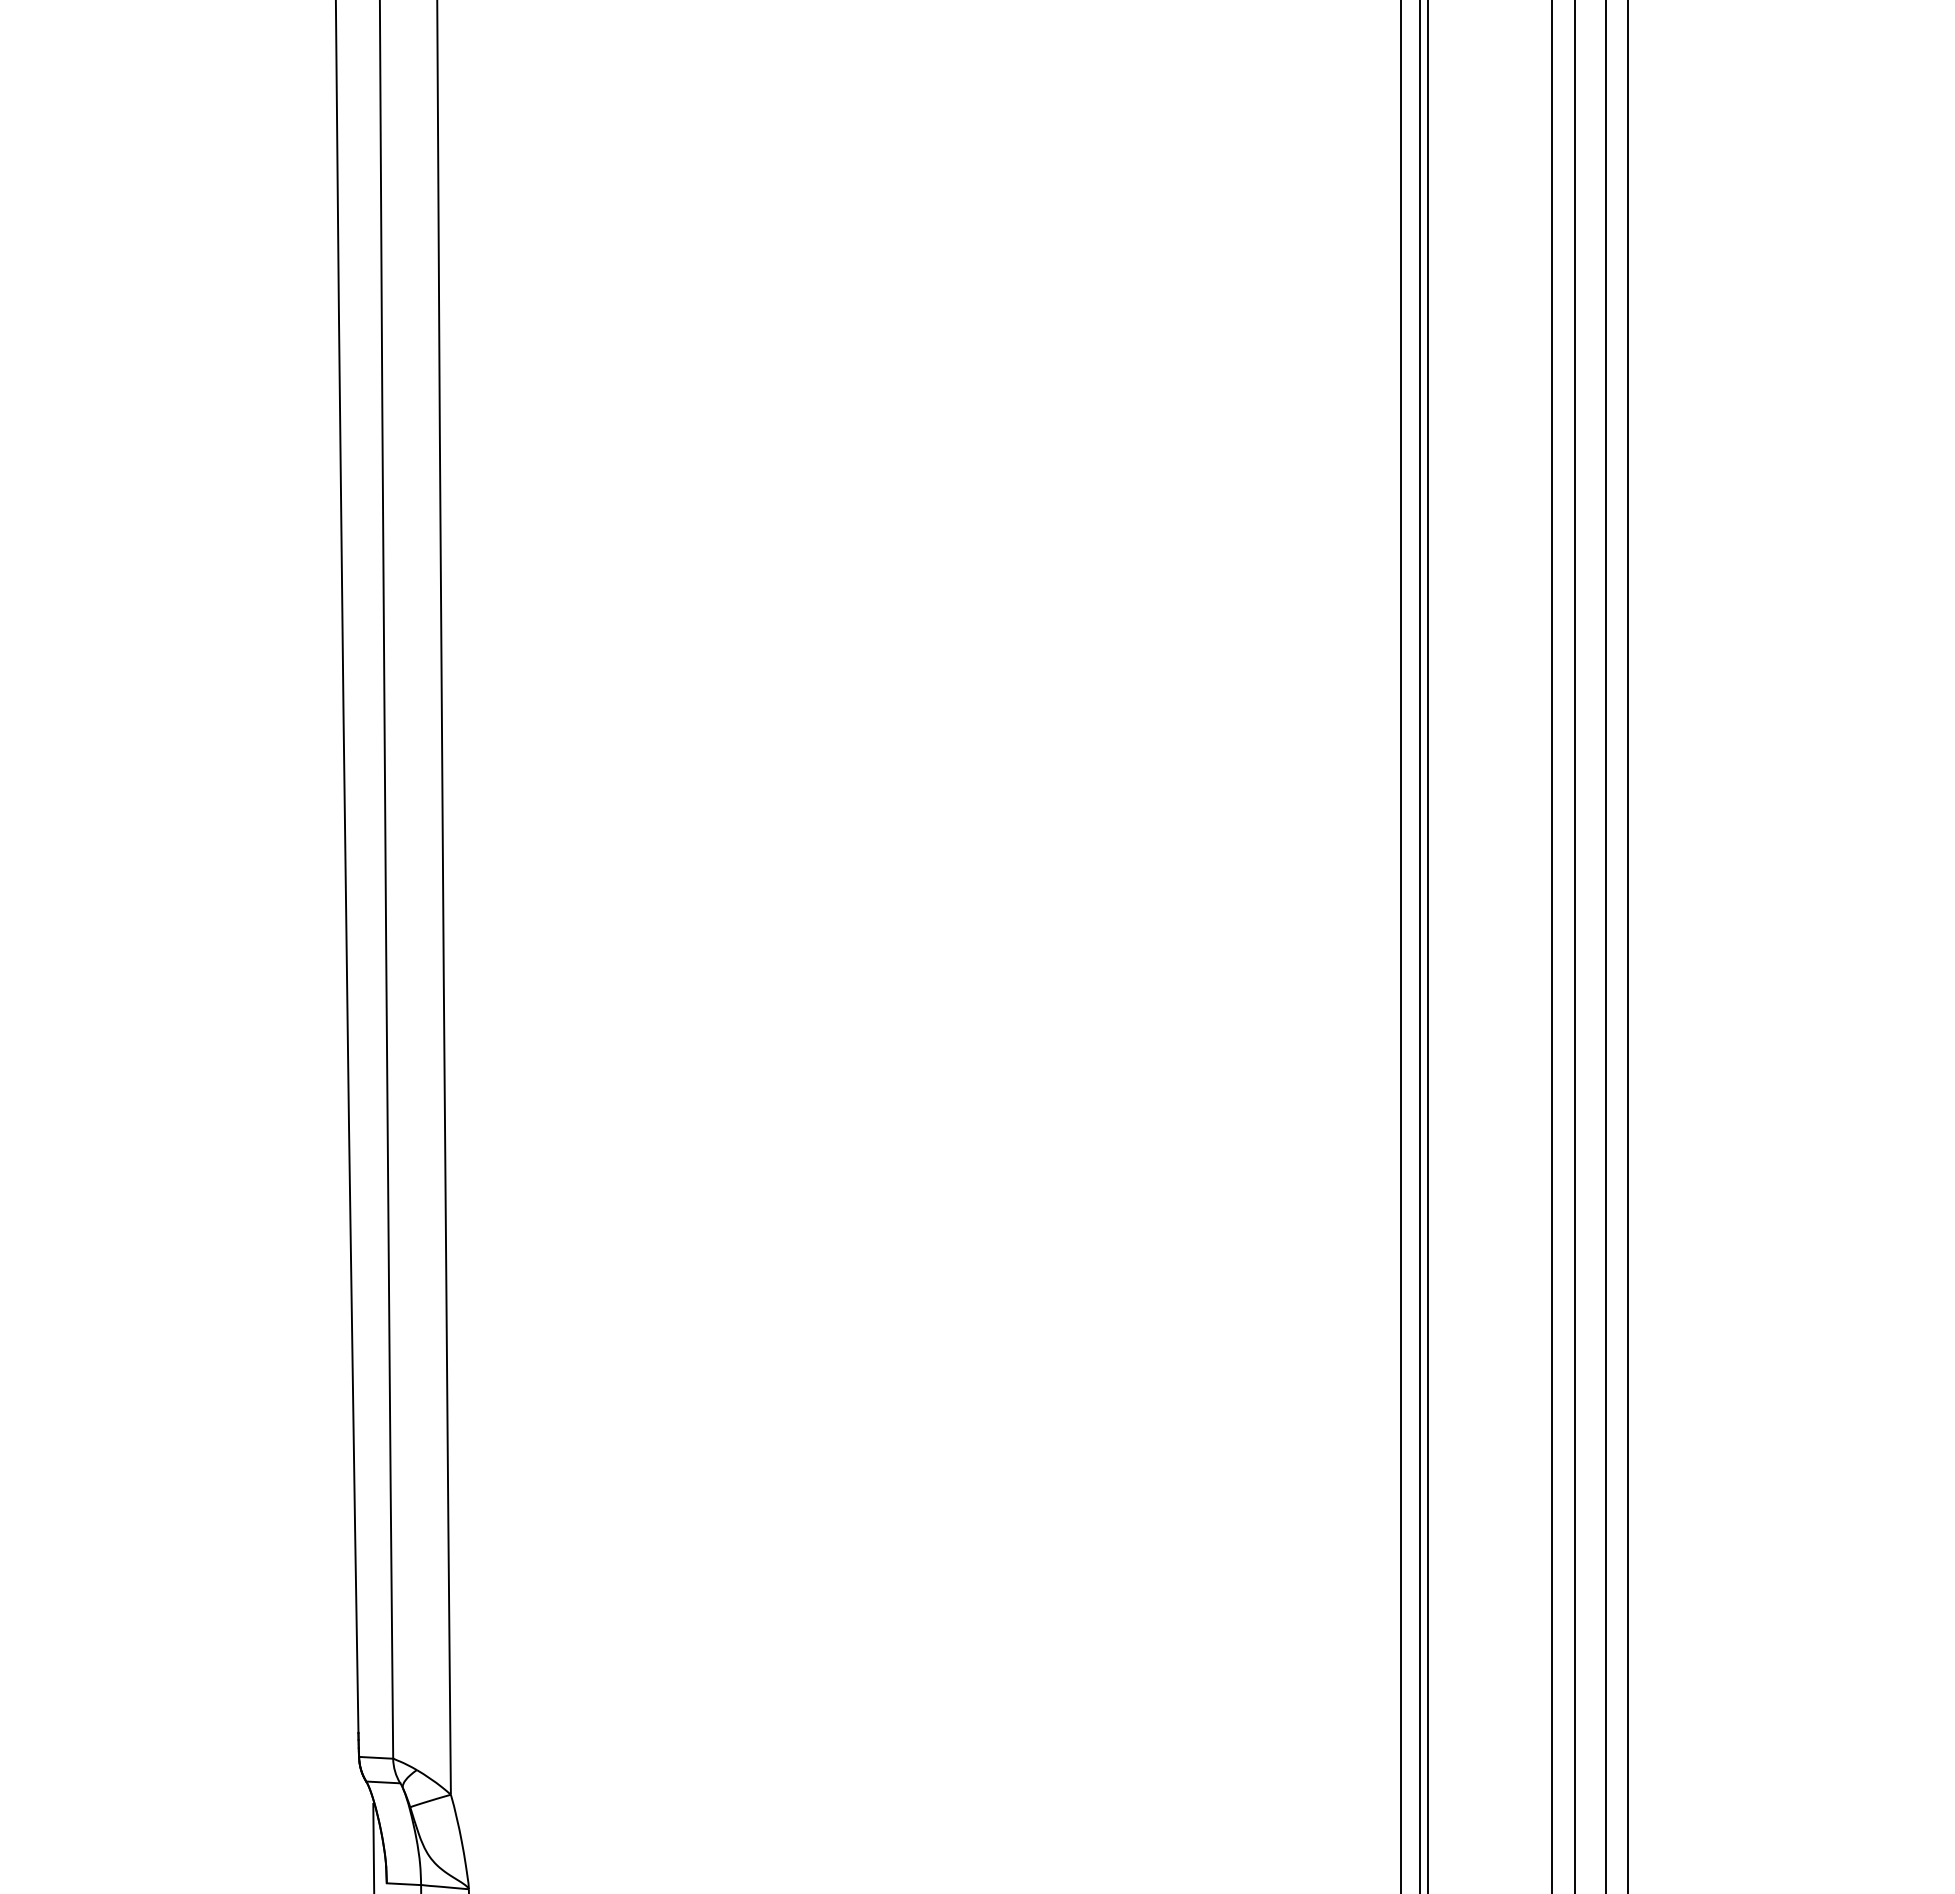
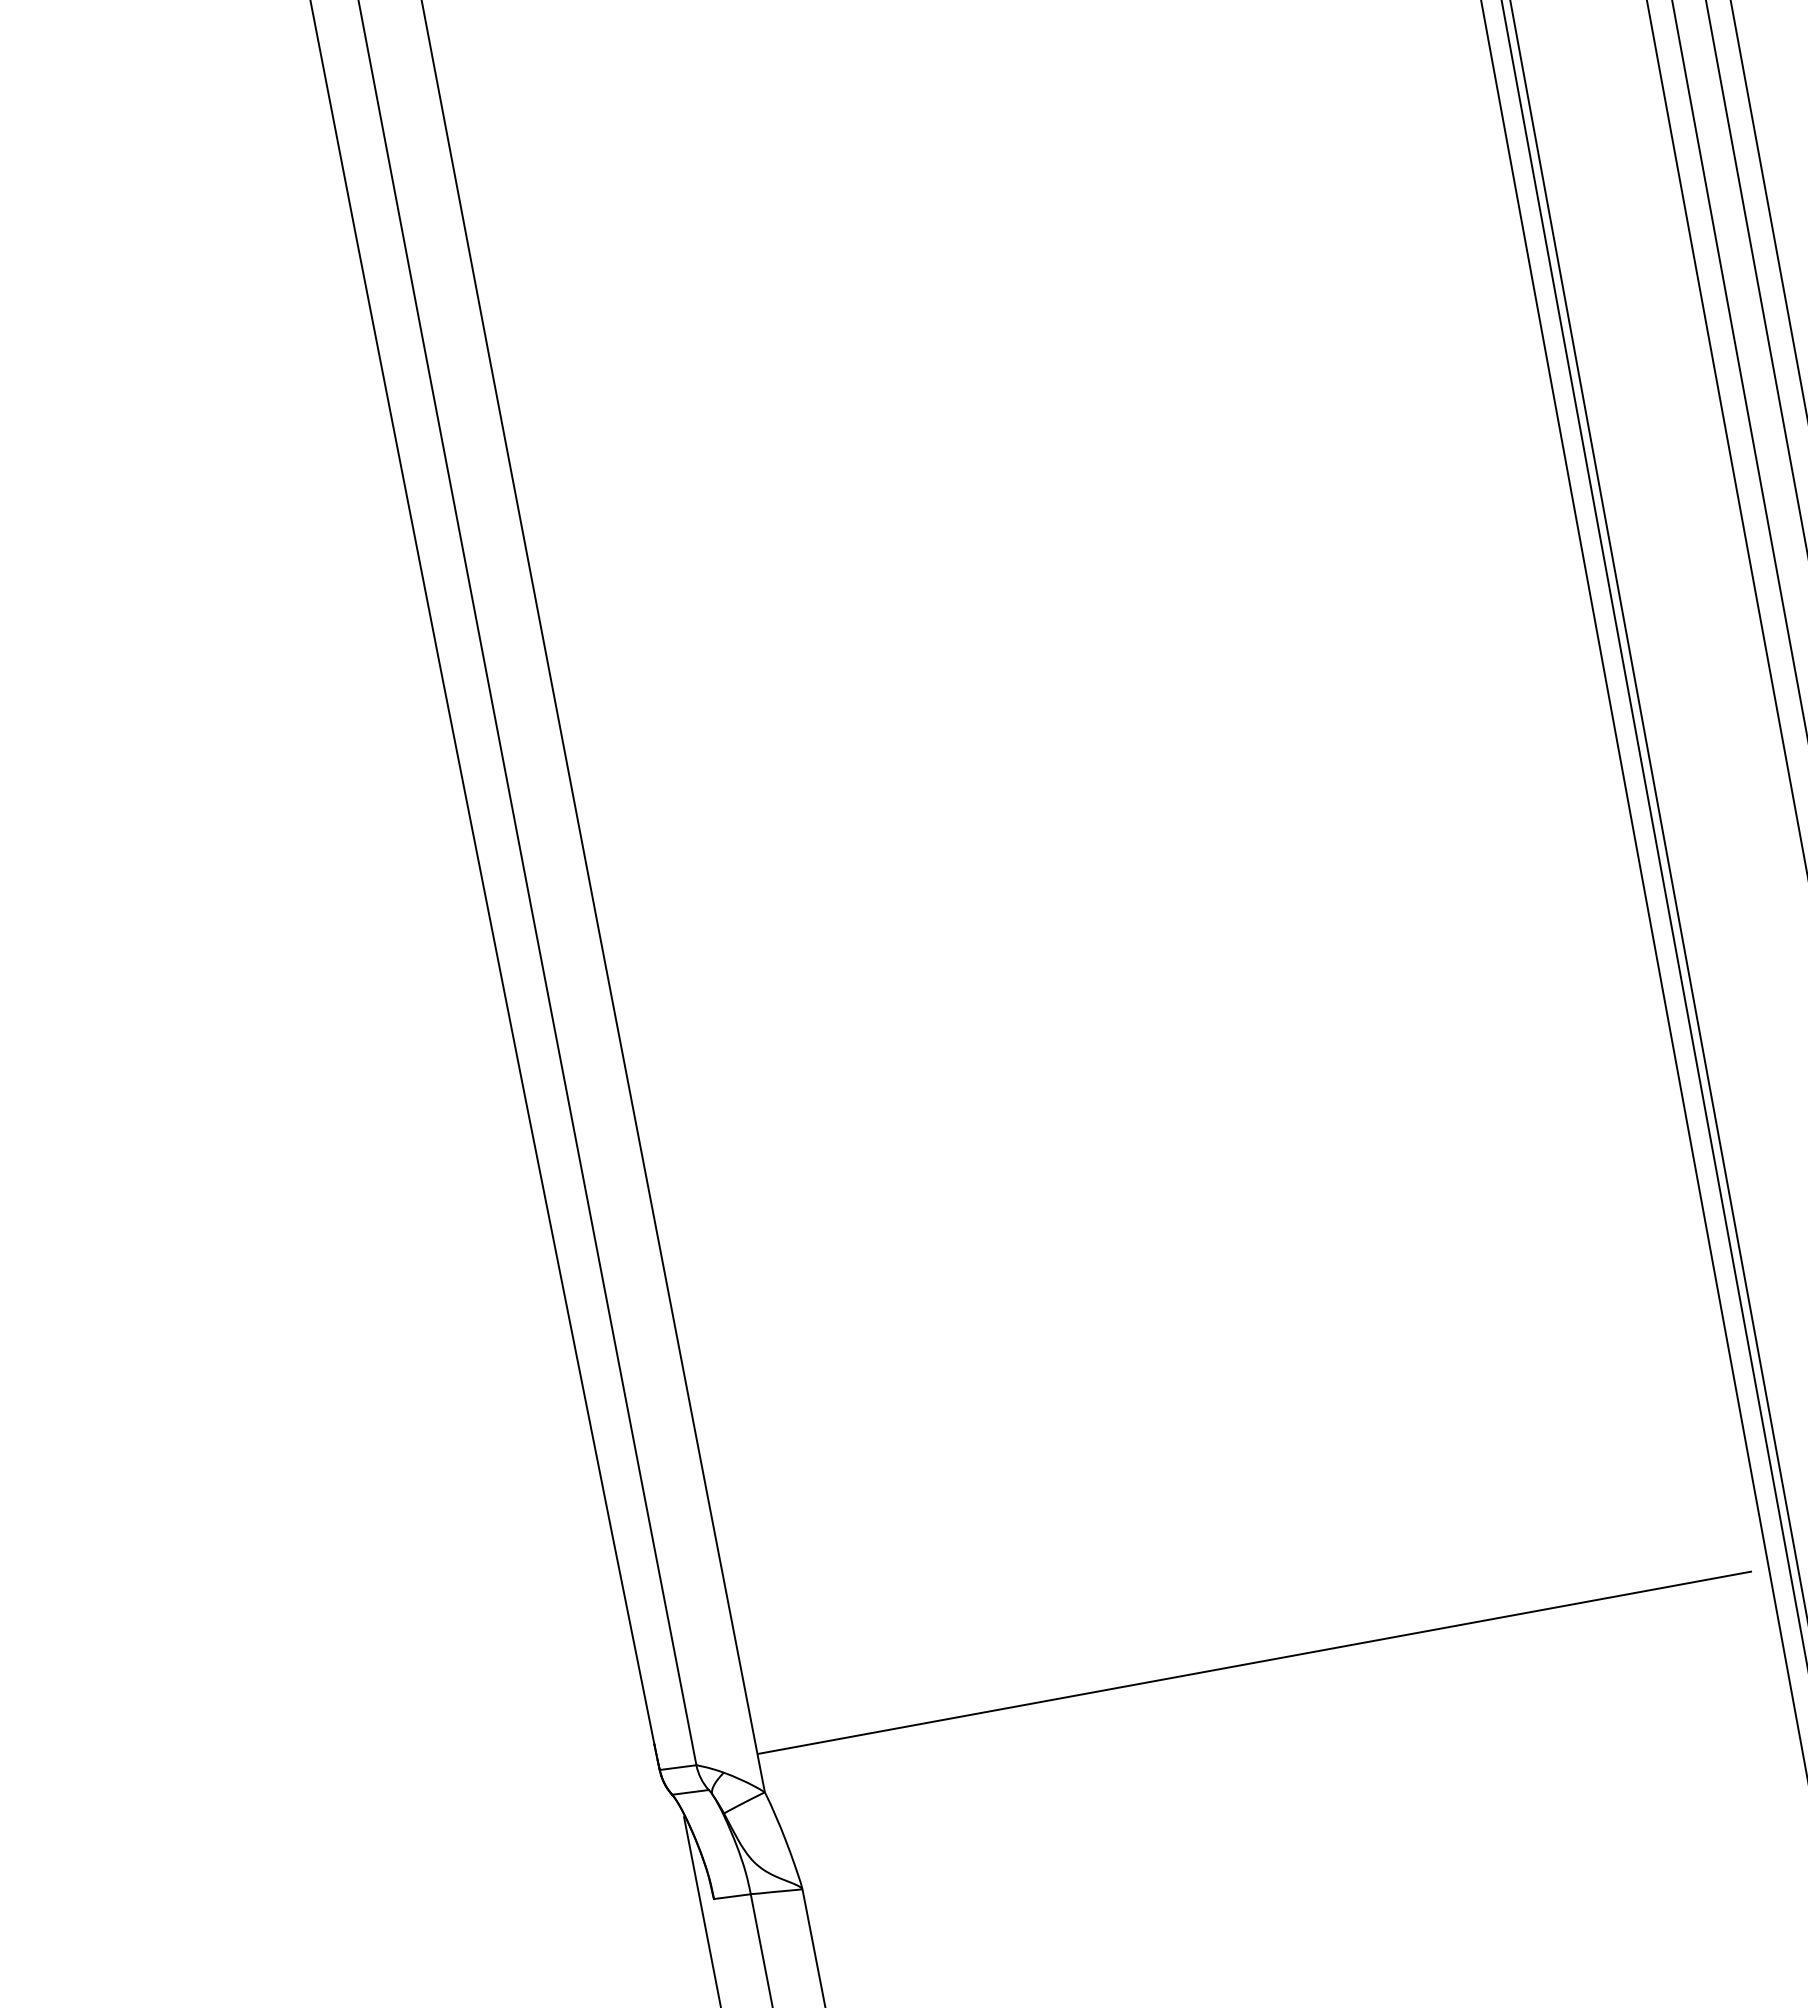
line: (917, 1758) -> (1254, 1662), added

